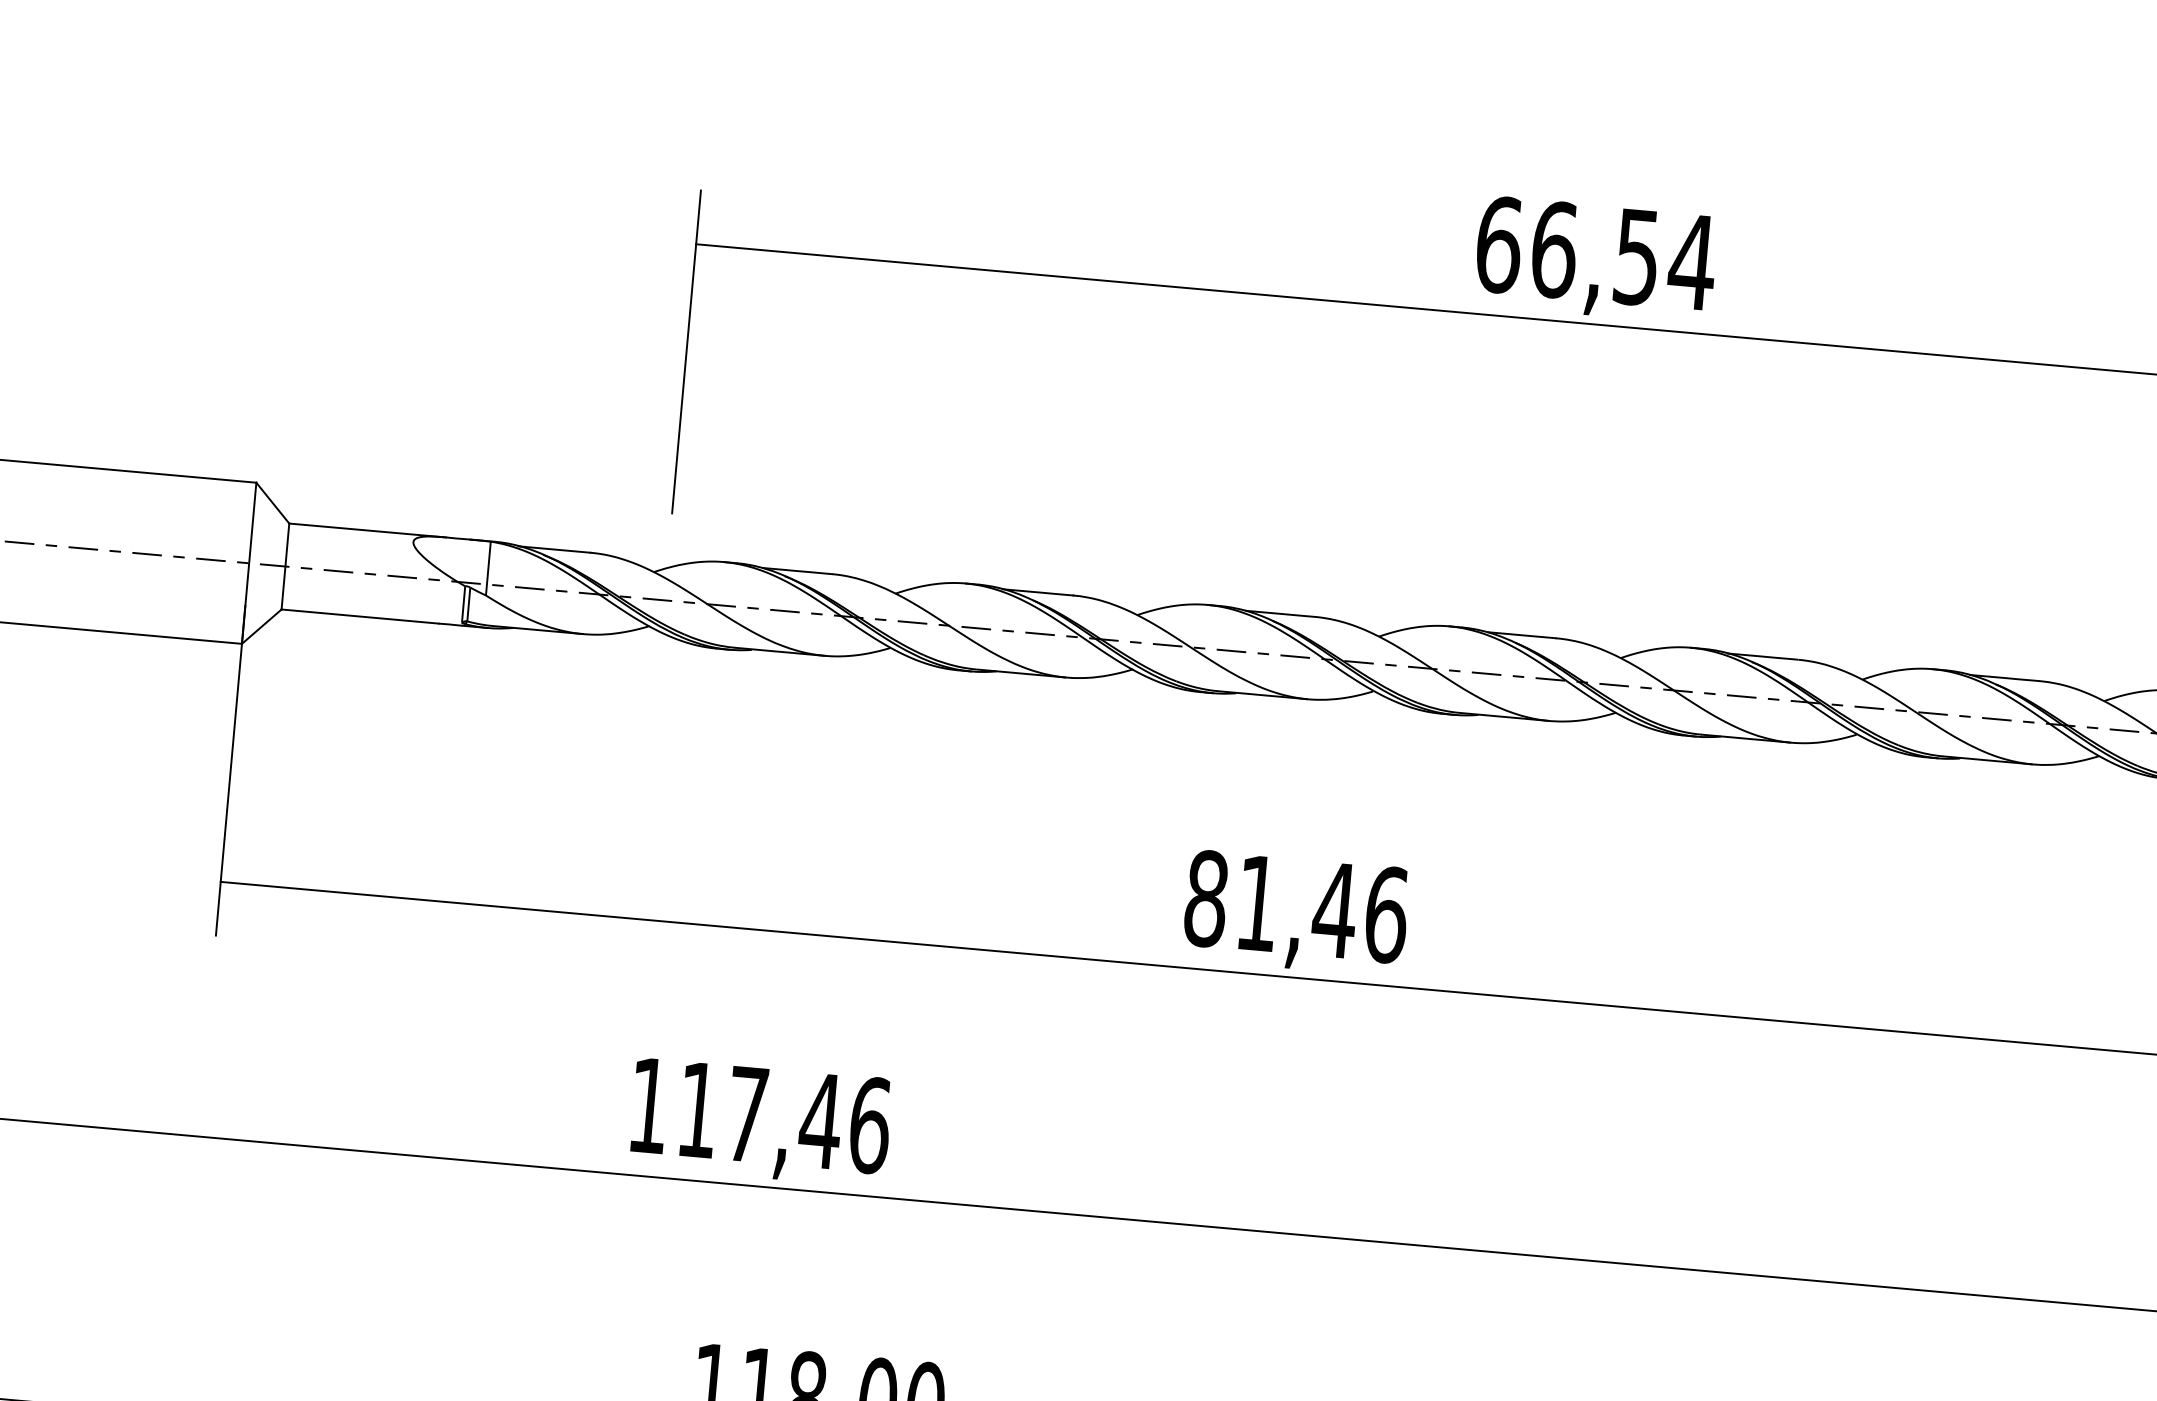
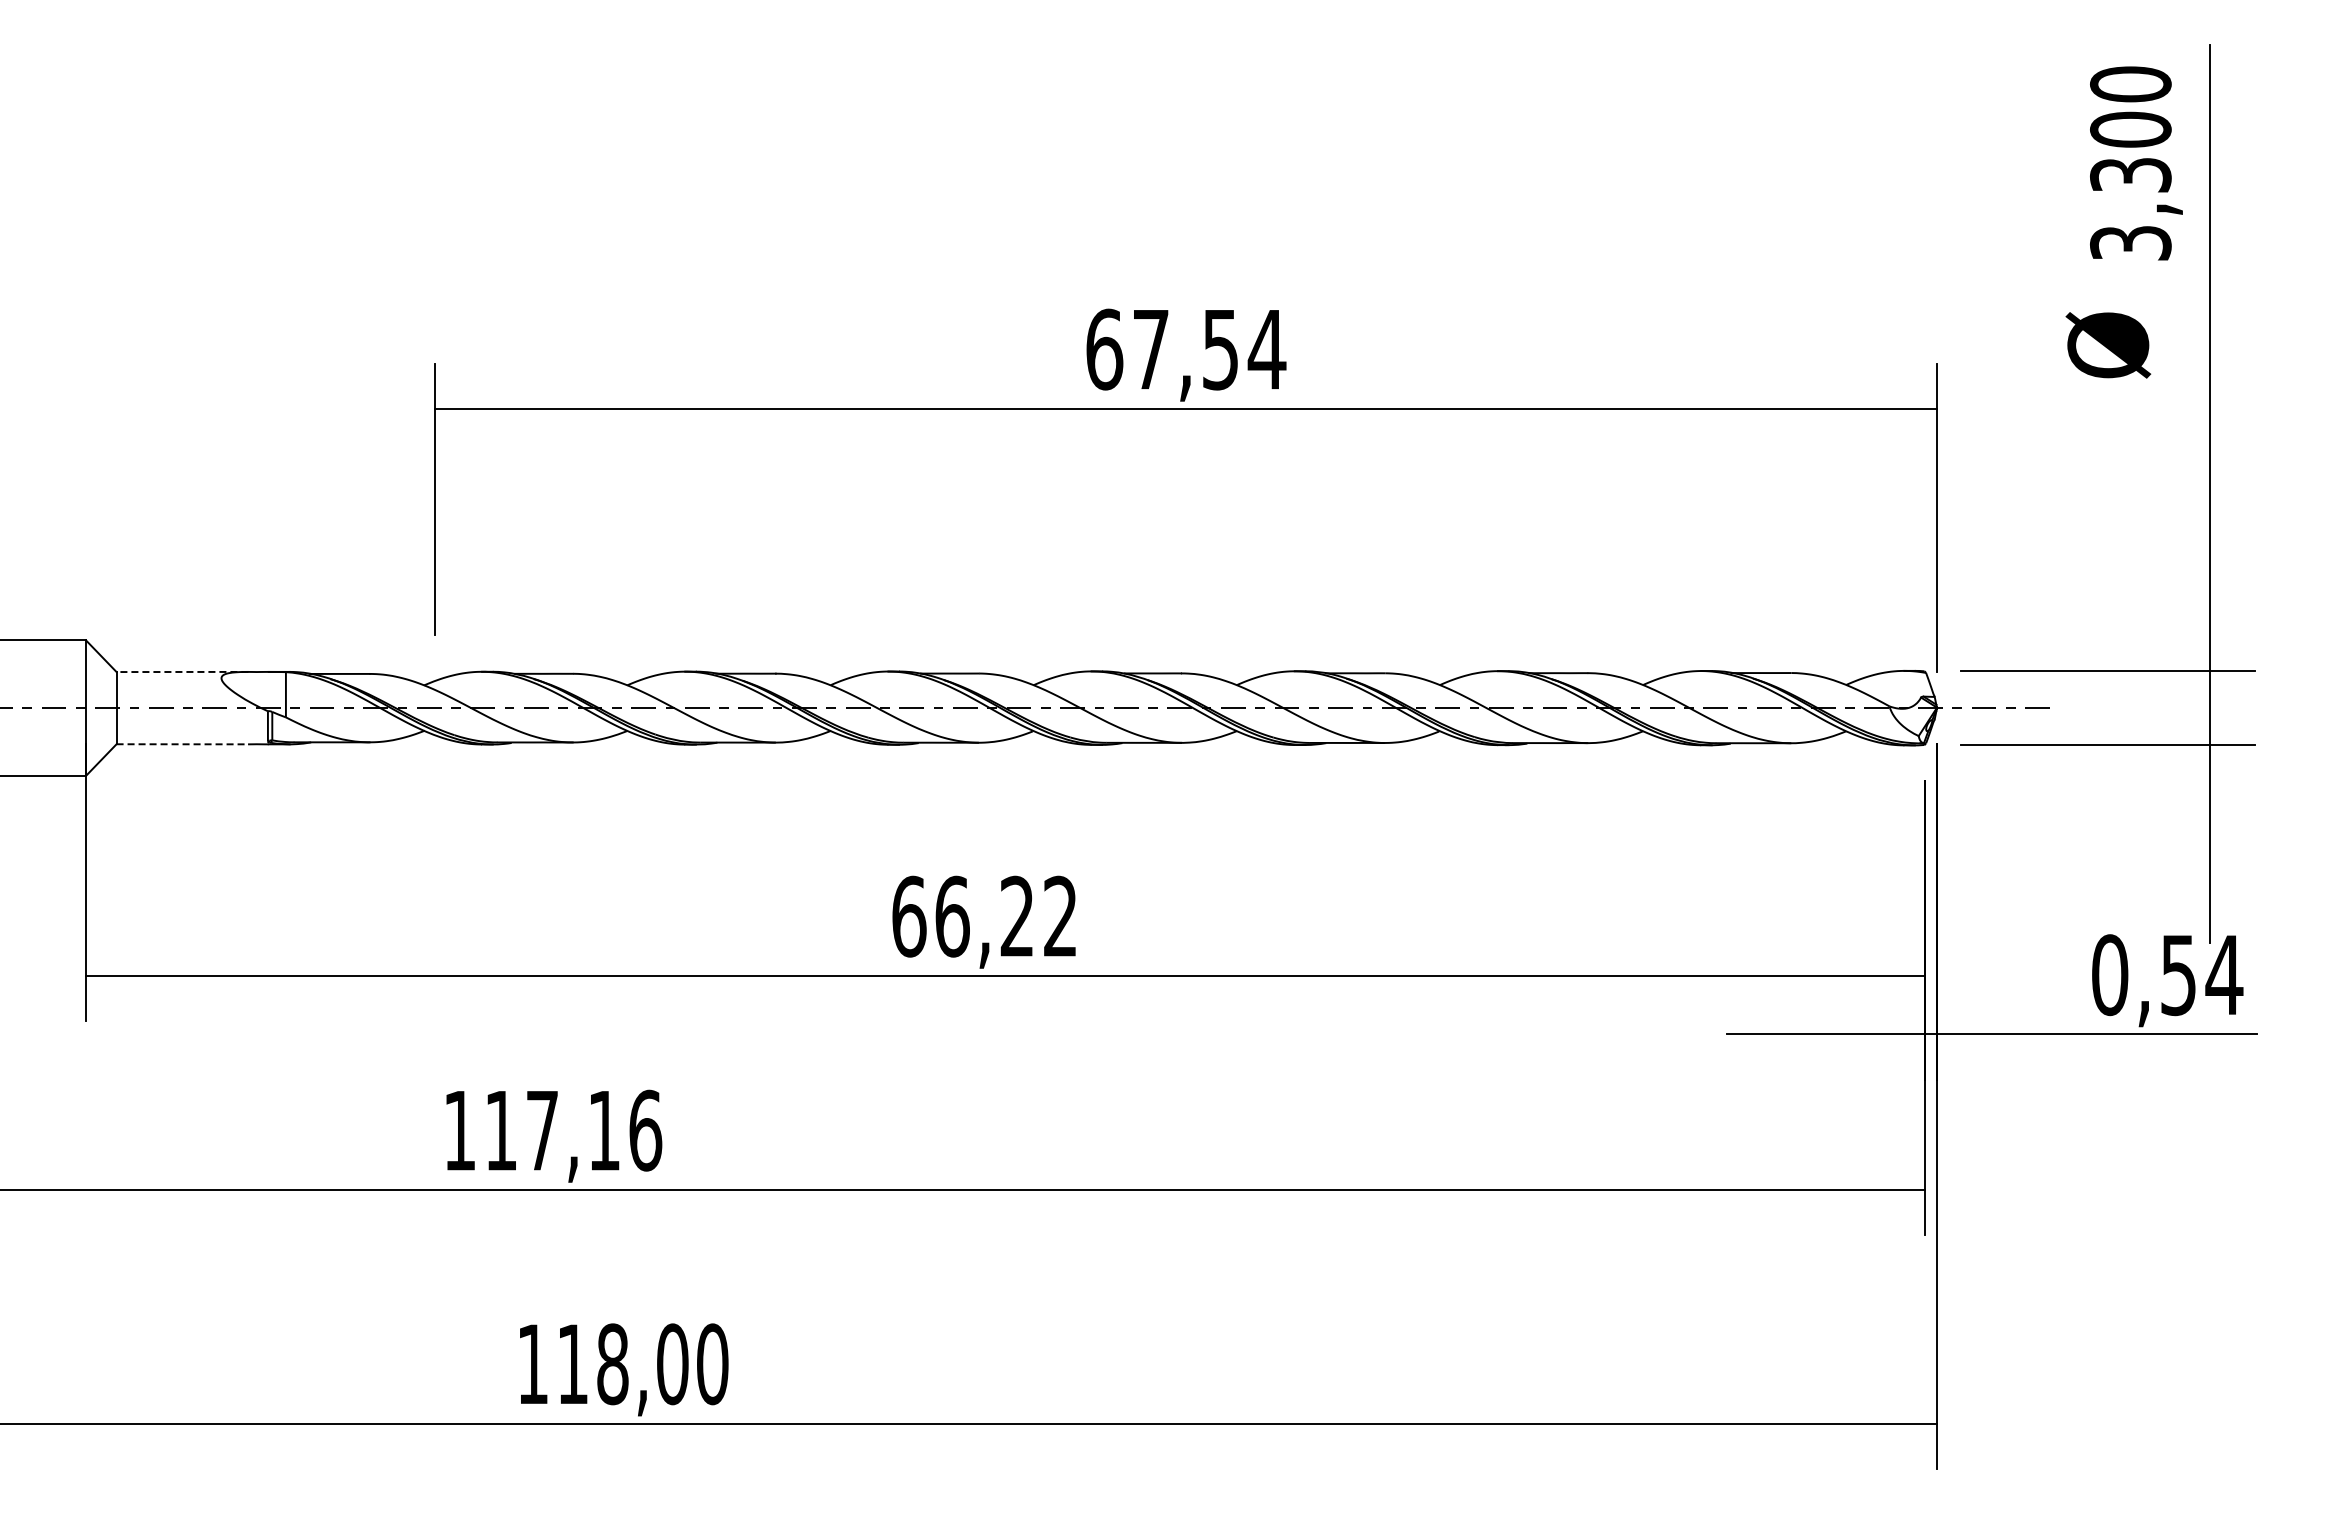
text: (1554, 249) -> (1151, 349), 66,54 -> 67,54
line: (367, 529) -> (182, 671), solid -> dashed
line: (360, 616) -> (182, 744), solid -> dashed
text: (1297, 906) -> (985, 916), 81,46 -> 66,22
text: (821, 1120) -> (604, 1130), 117,46 -> 117,16

